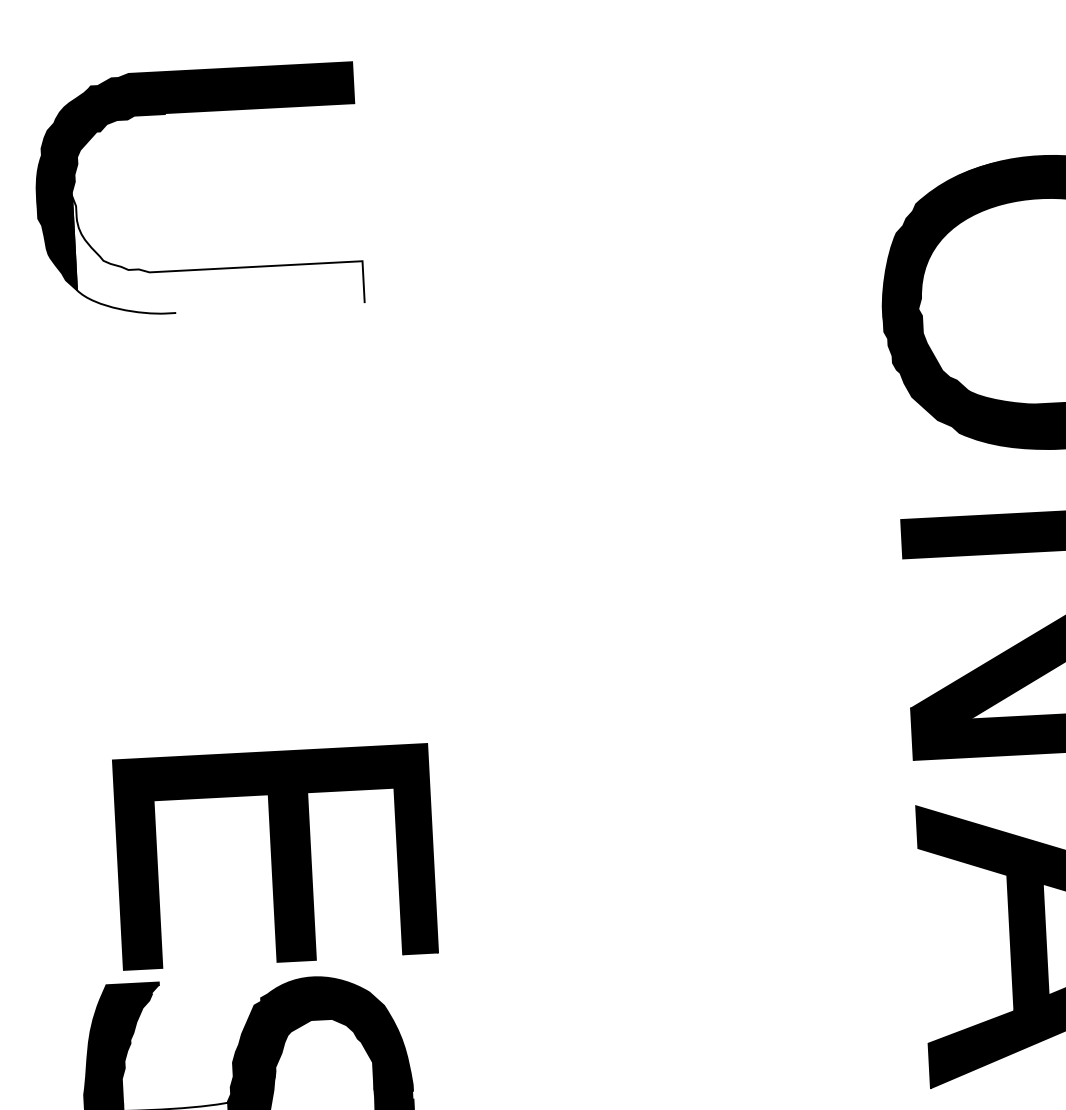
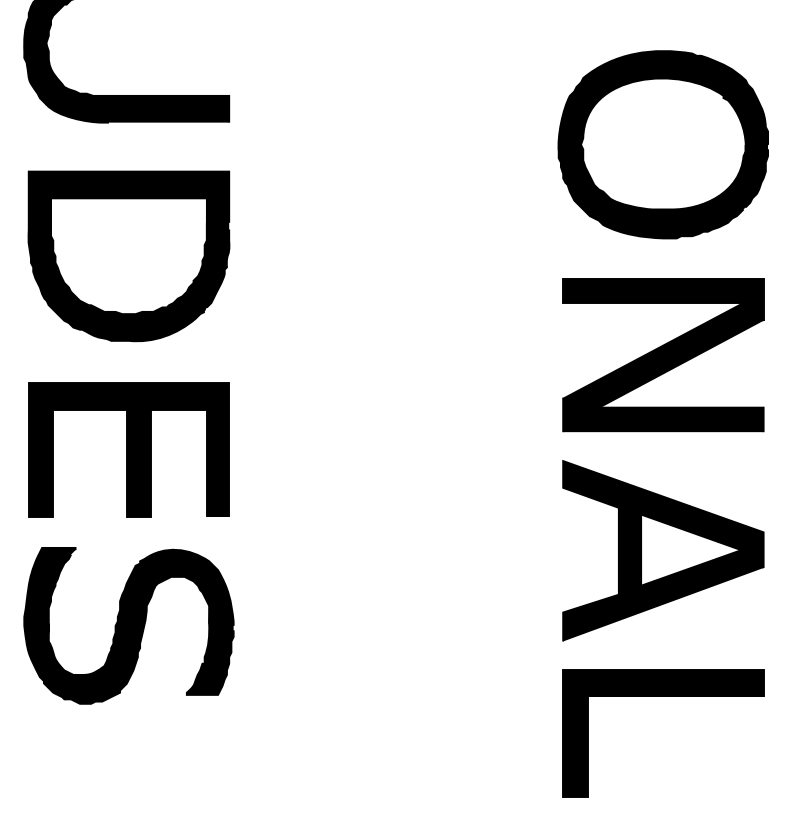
fill: (217, 249) -> (137, 83), added
part: (217, 521) -> (128, 256), added
part: (274, 856) -> (128, 449), moved

